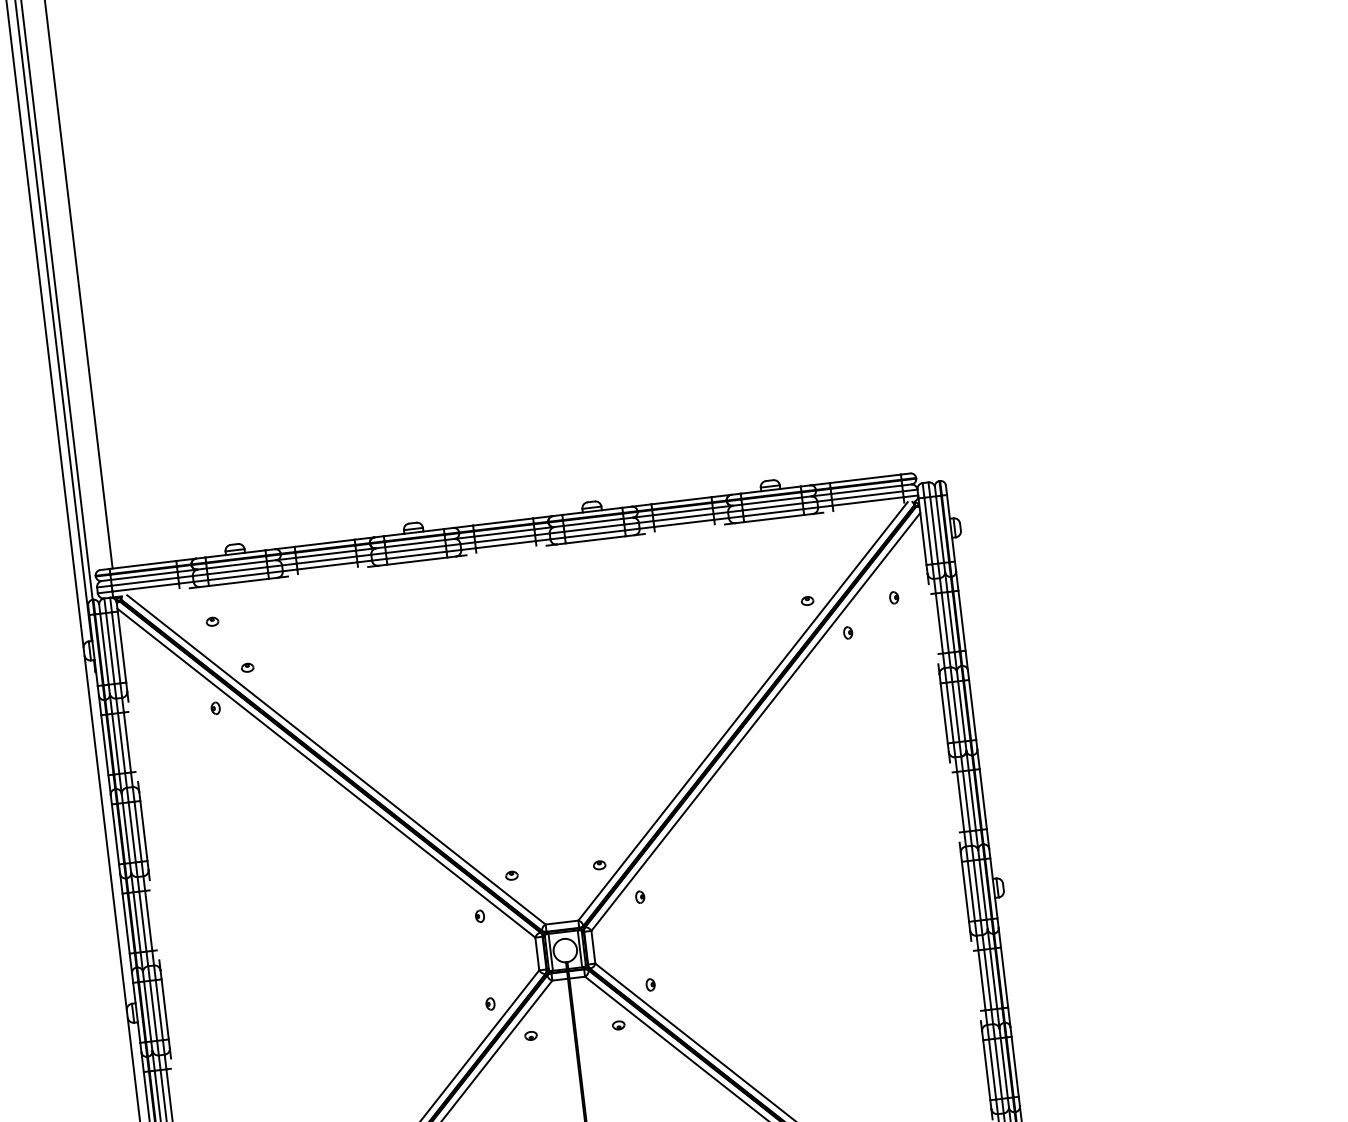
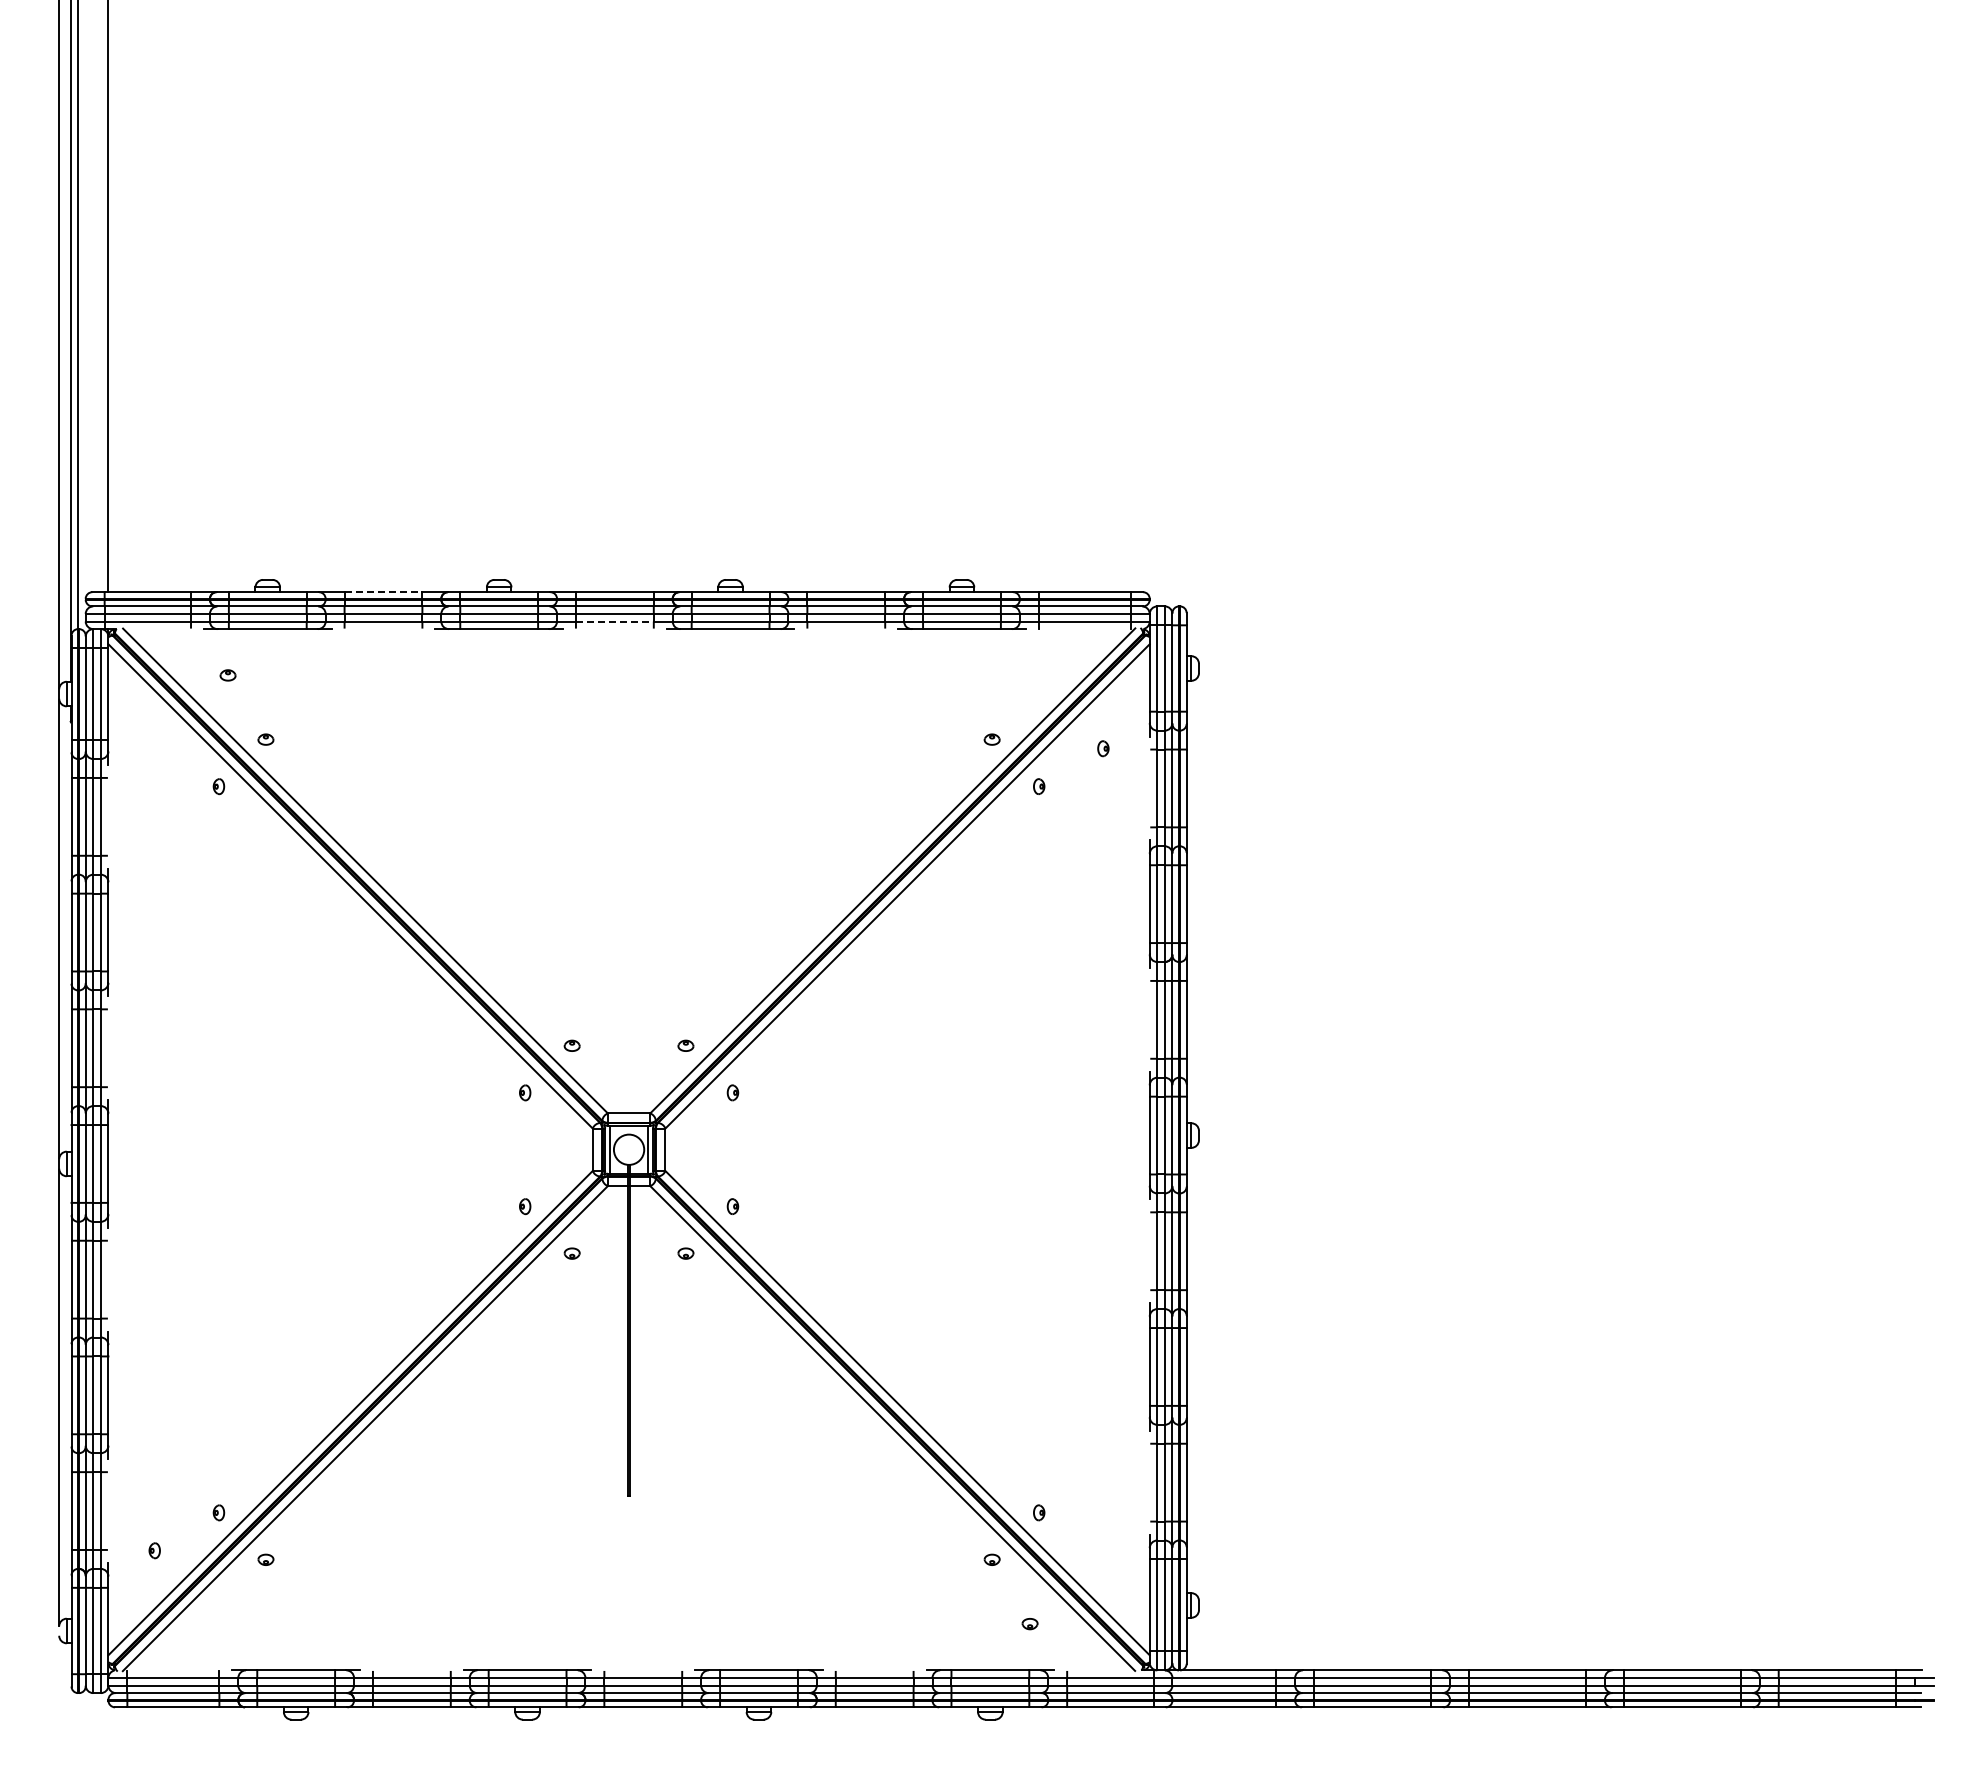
line: (324, 543) -> (383, 592), solid -> dashed
line: (505, 544) -> (614, 621), solid -> dashed

